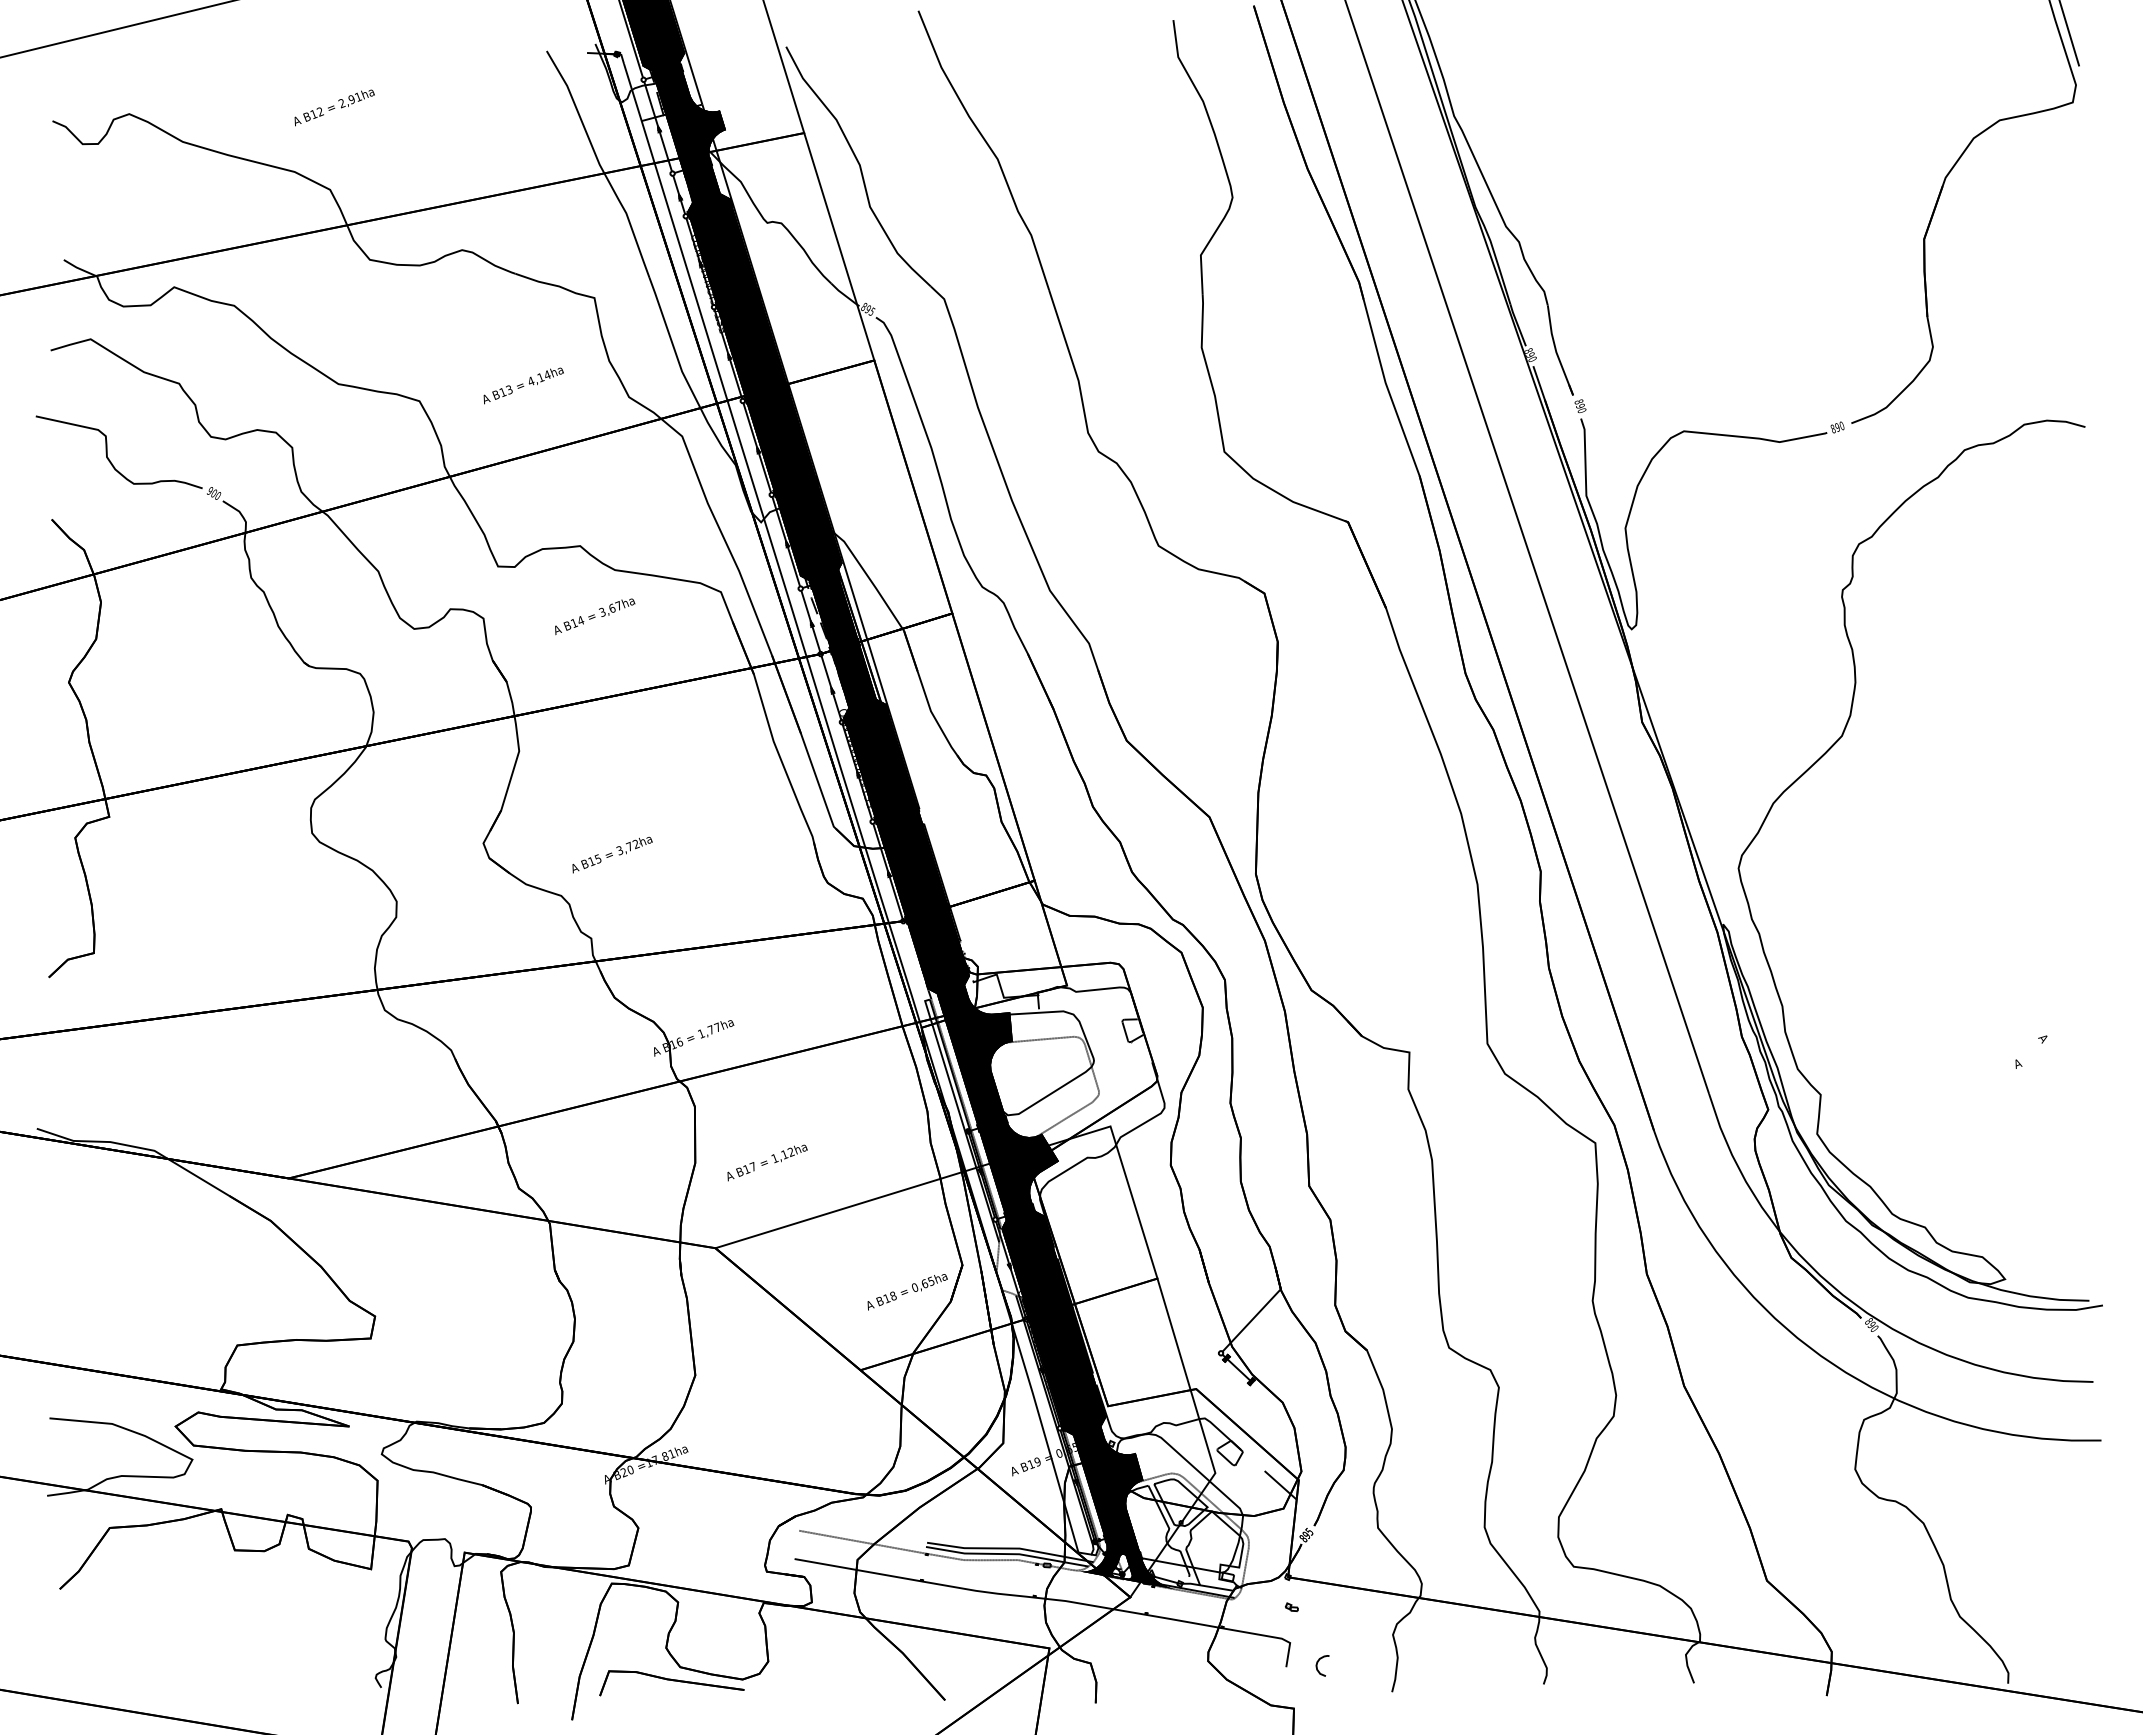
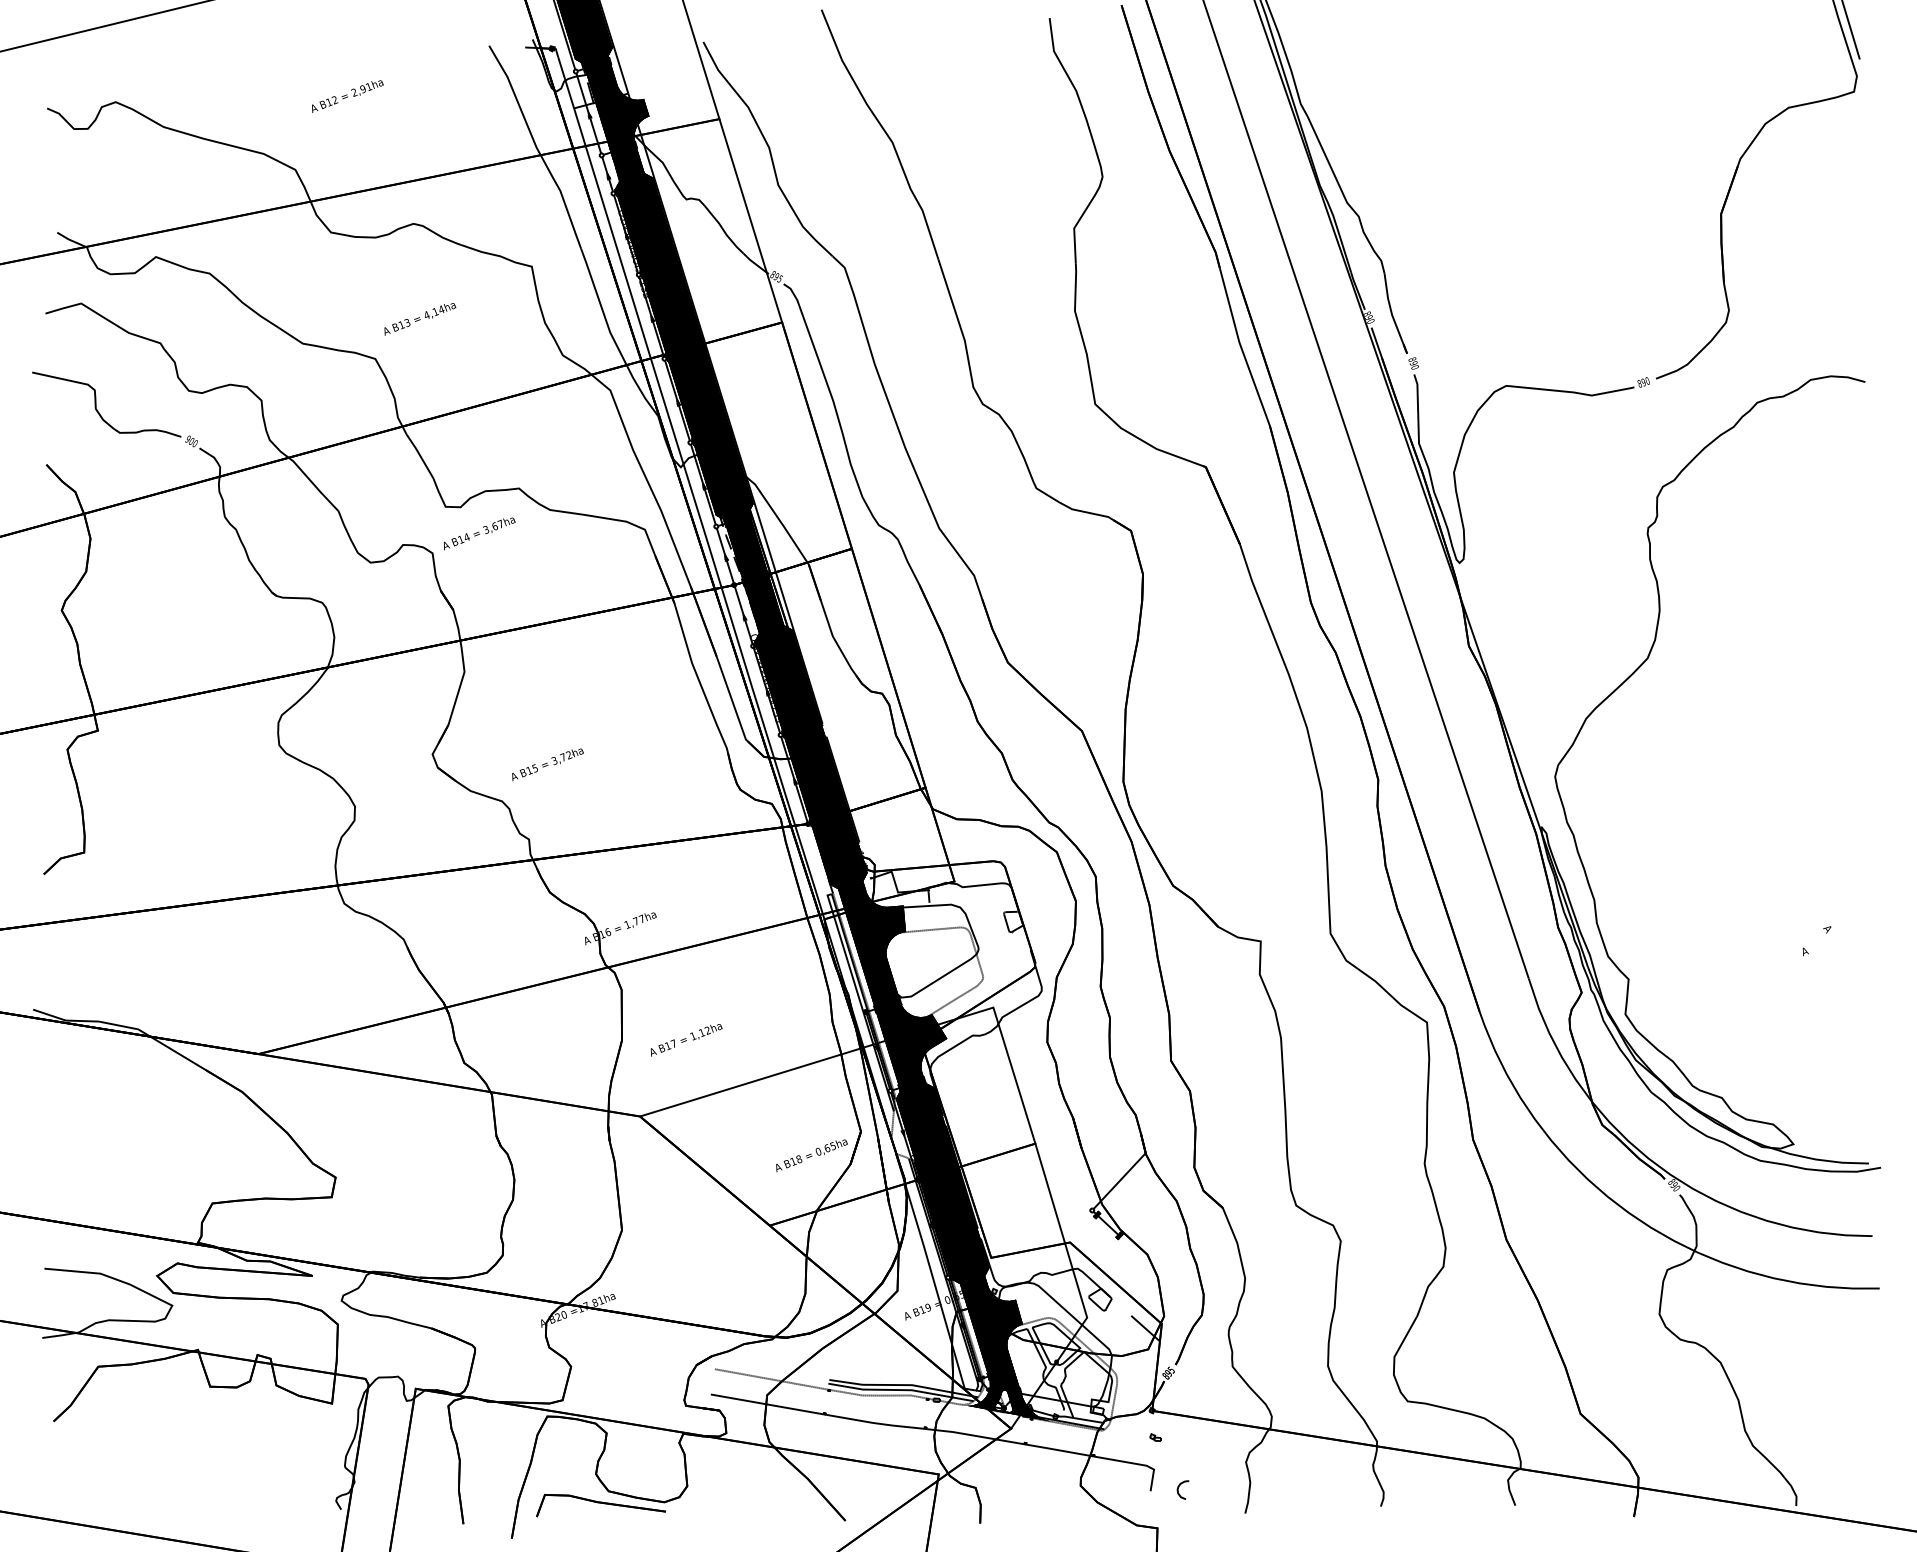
text: (334, 107) -> (347, 96), moved
text: (523, 385) -> (420, 318), moved
text: (595, 616) -> (479, 533), moved

